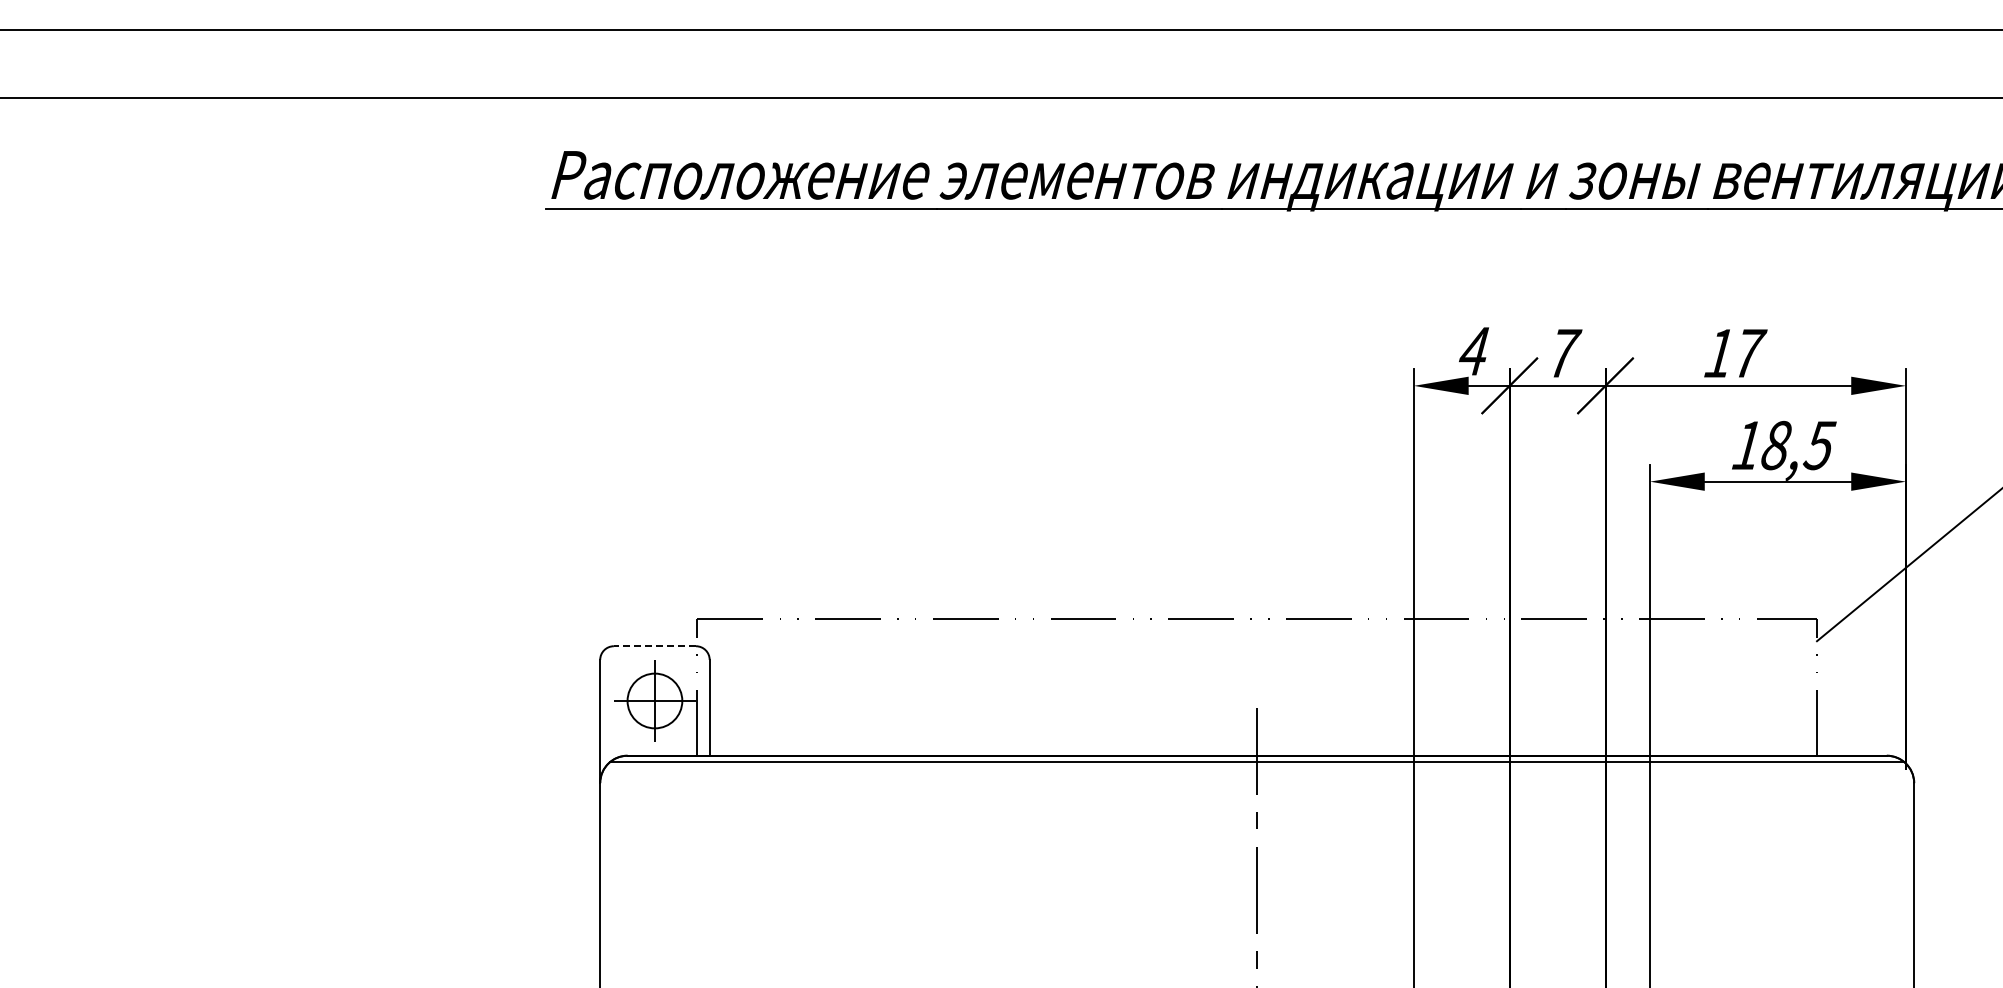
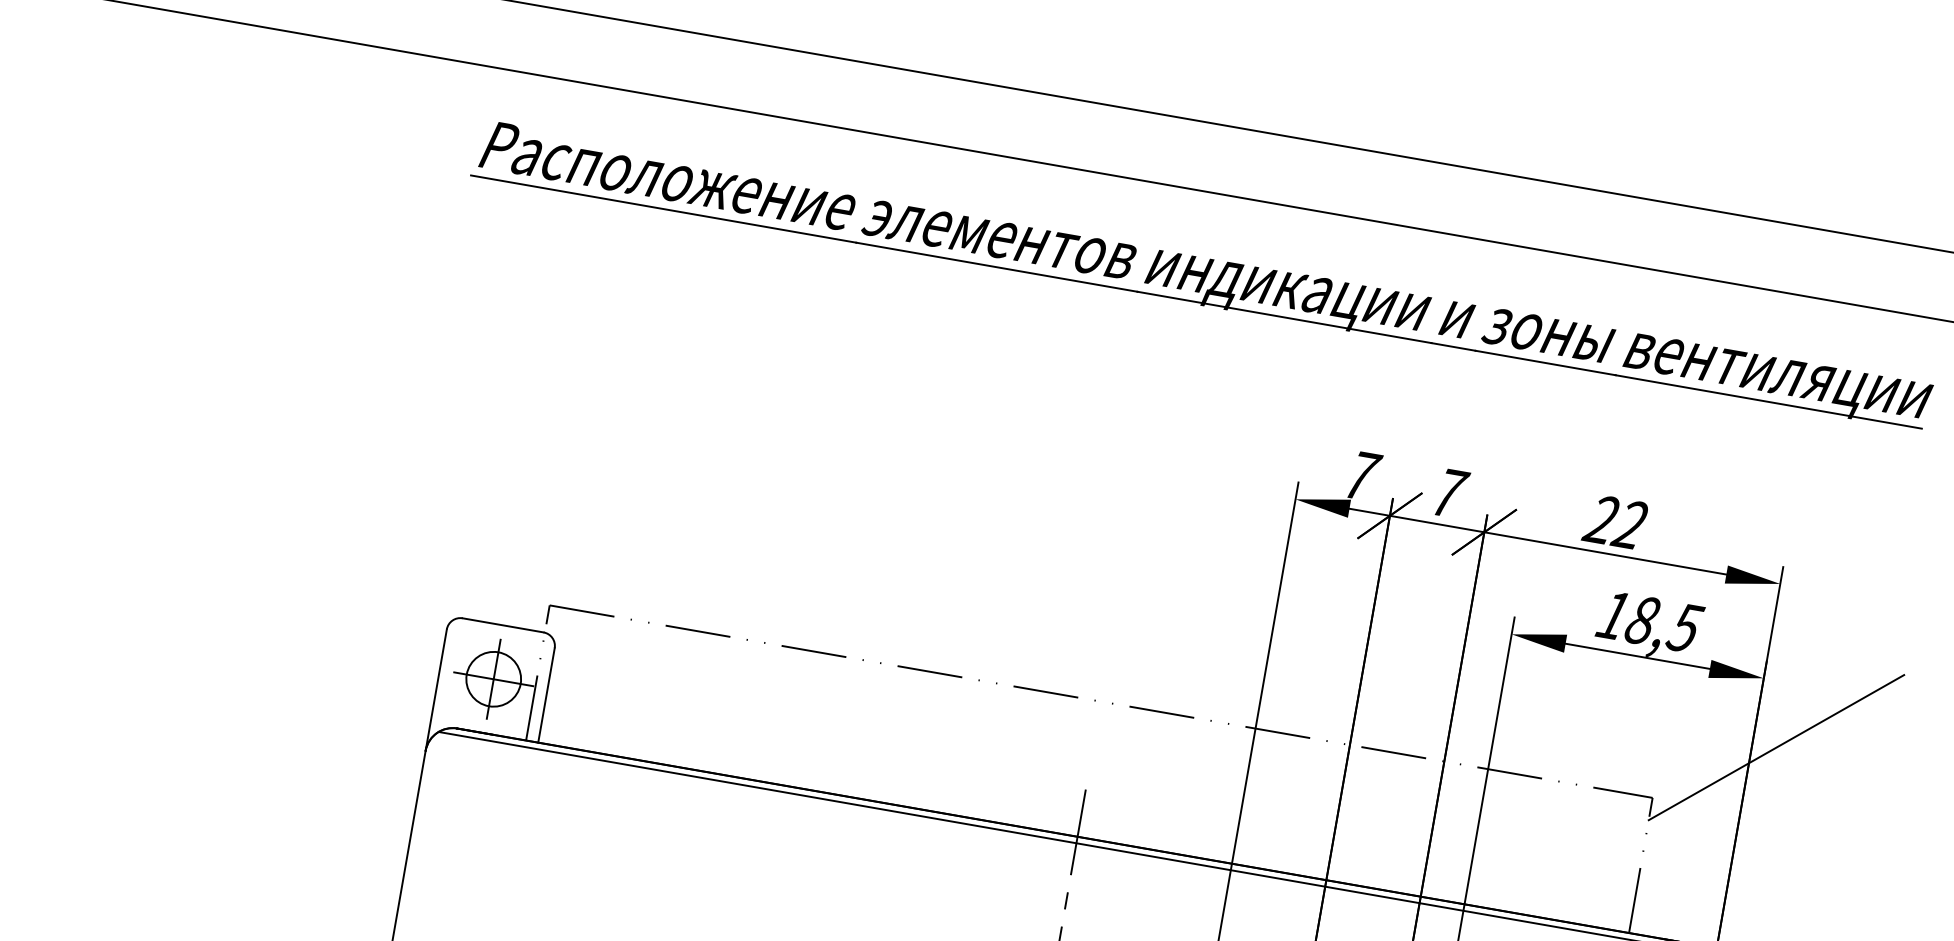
text: (1476, 351) -> (1363, 476), 4 -> 7
text: (1734, 352) -> (1617, 521), 17 -> 22
line: (654, 646) -> (502, 625), dashed -> solid

